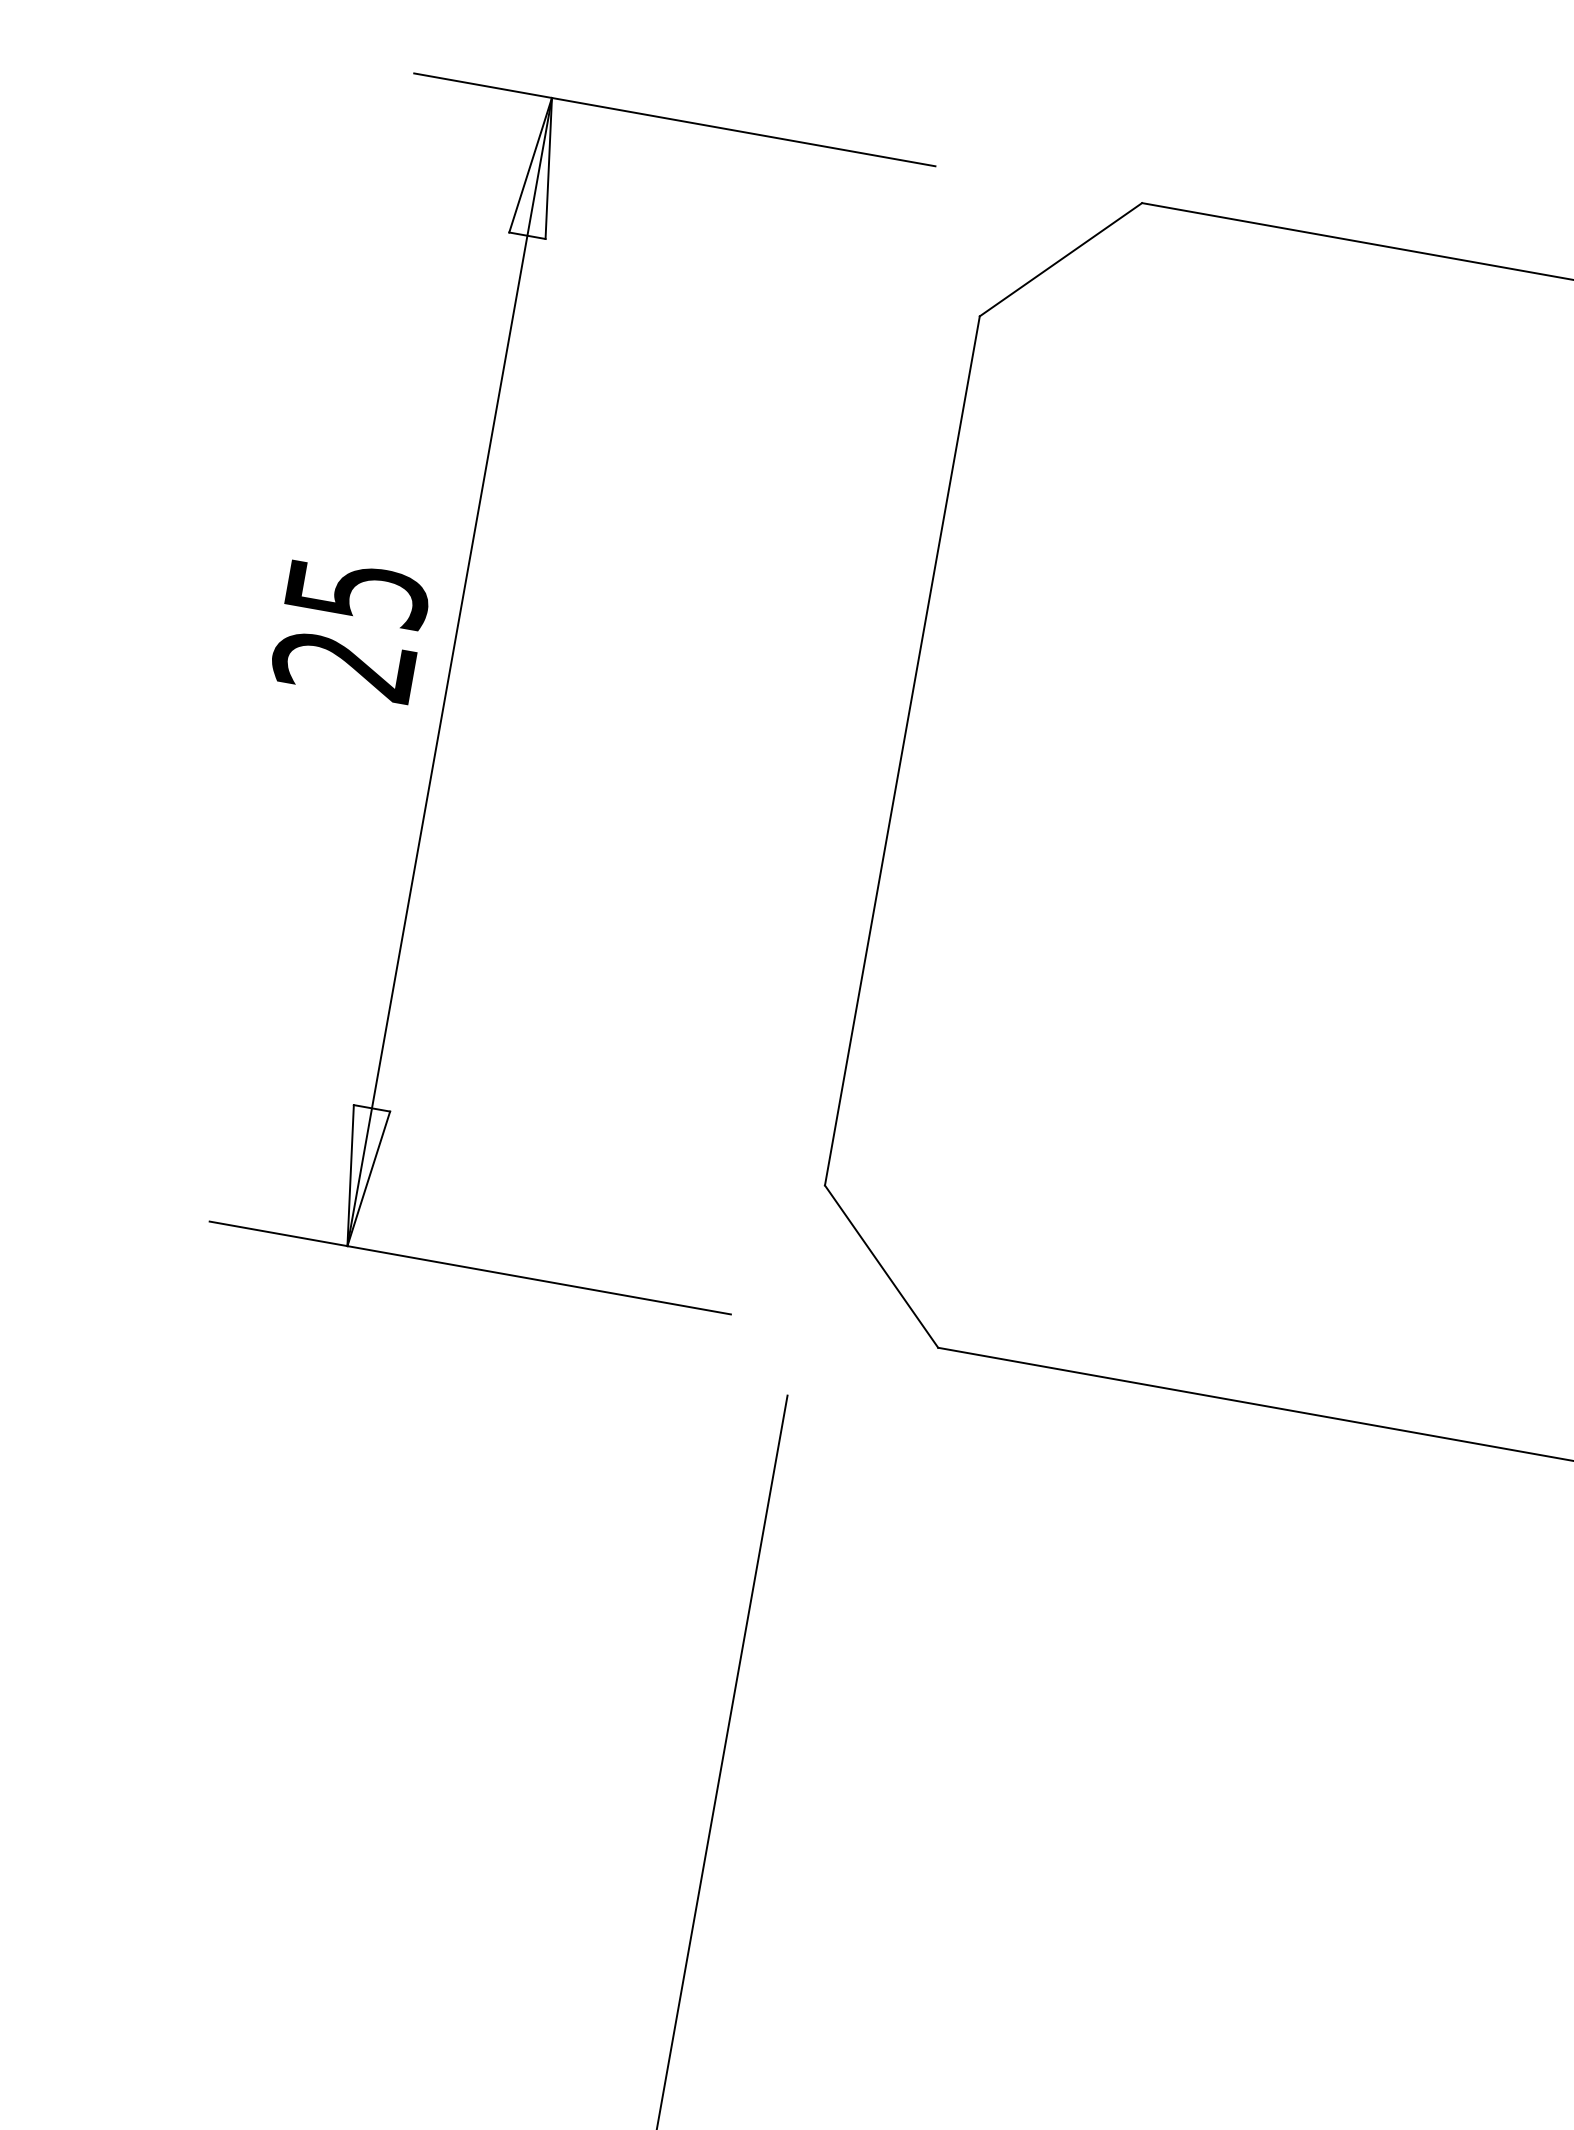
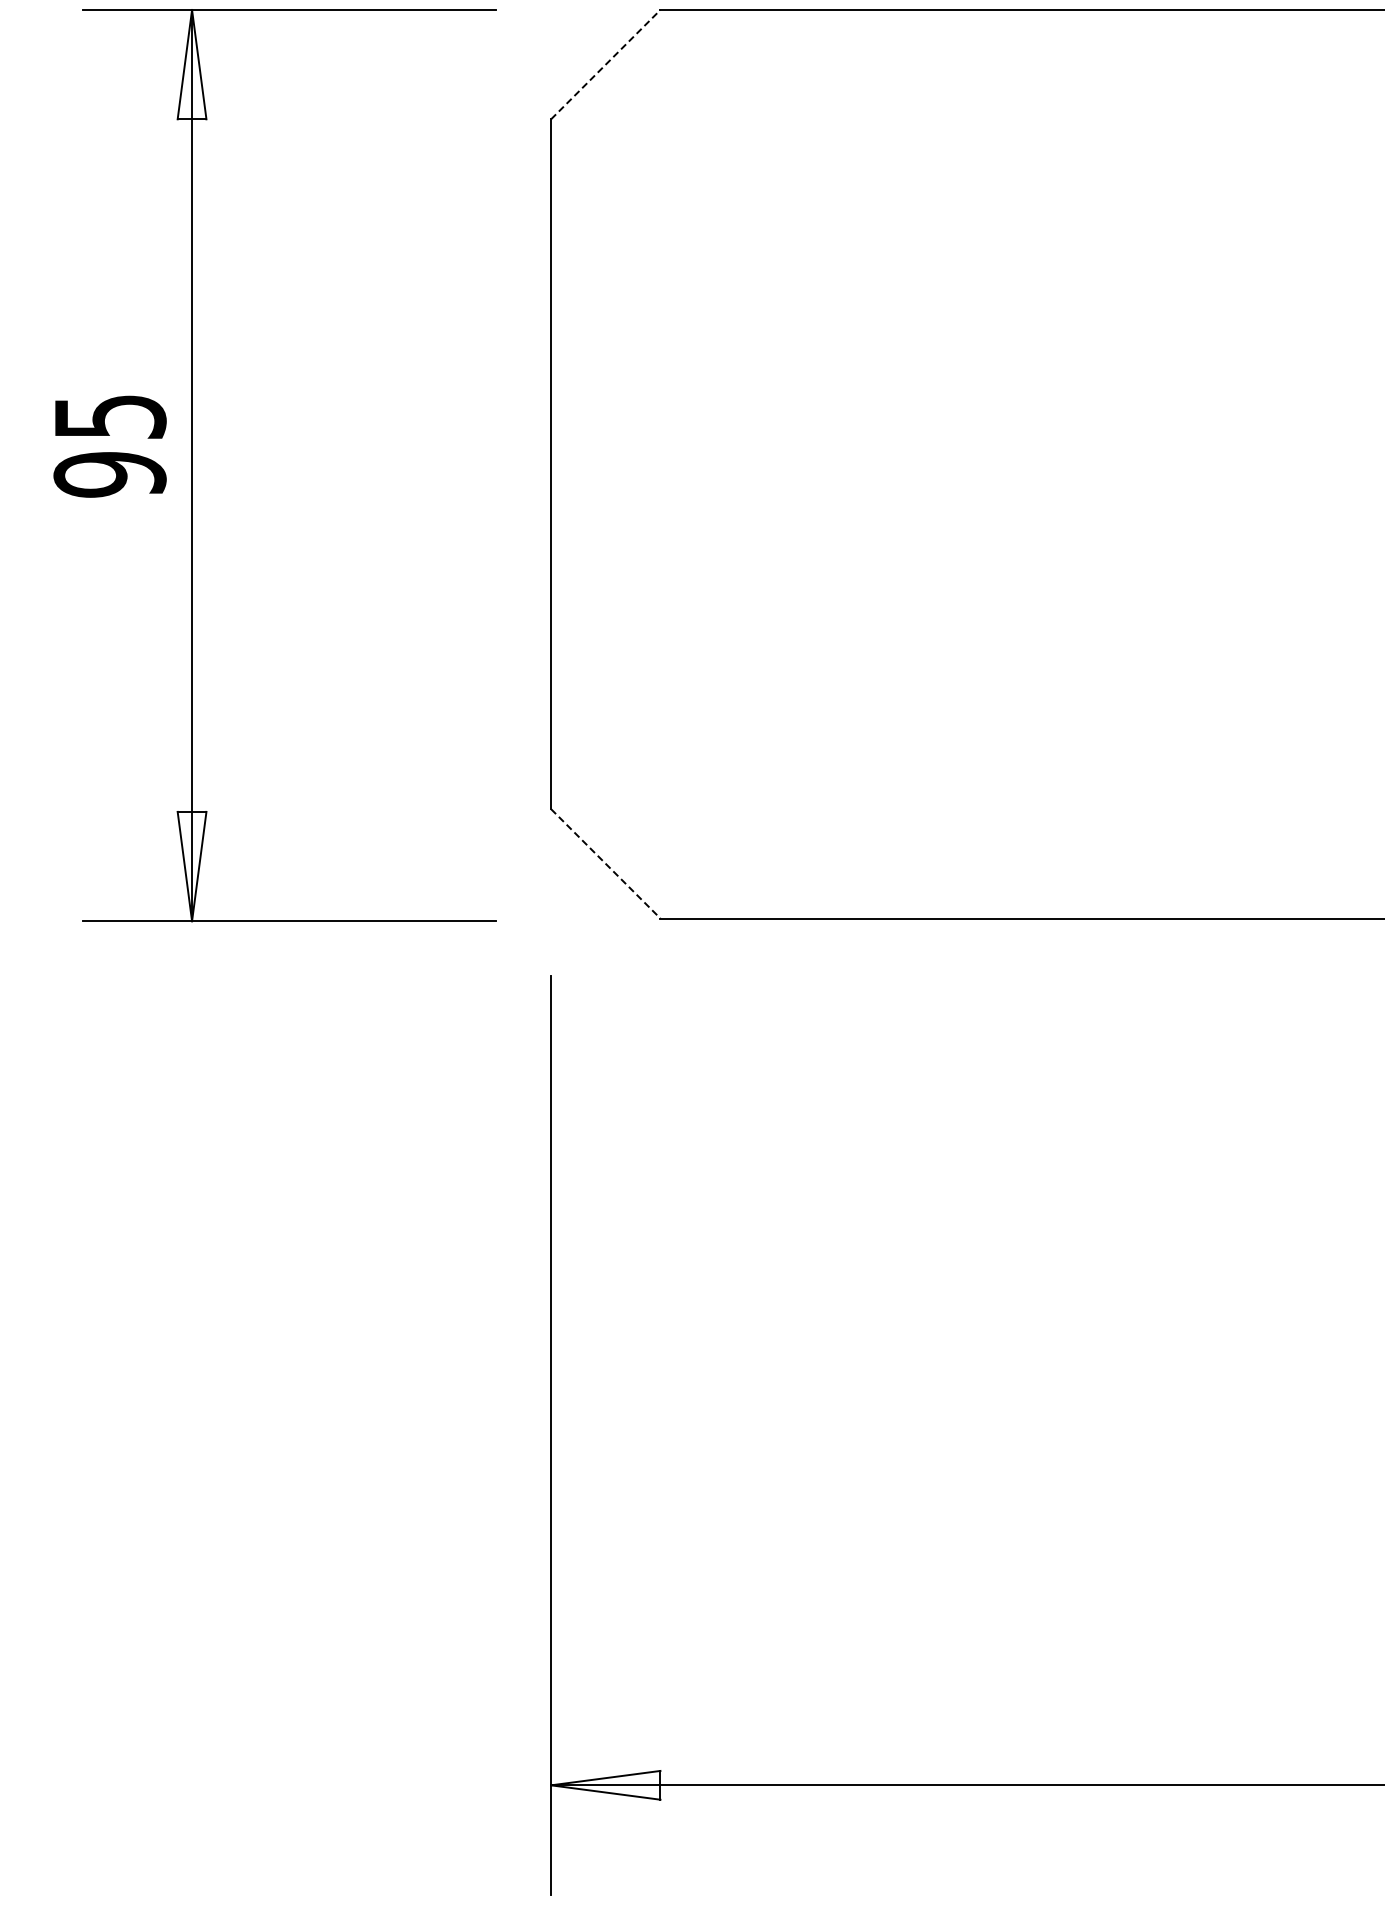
line: (1061, 259) -> (606, 64), solid -> dashed
text: (343, 664) -> (109, 474), 25 -> 95
line: (882, 1267) -> (606, 864), solid -> dashed

